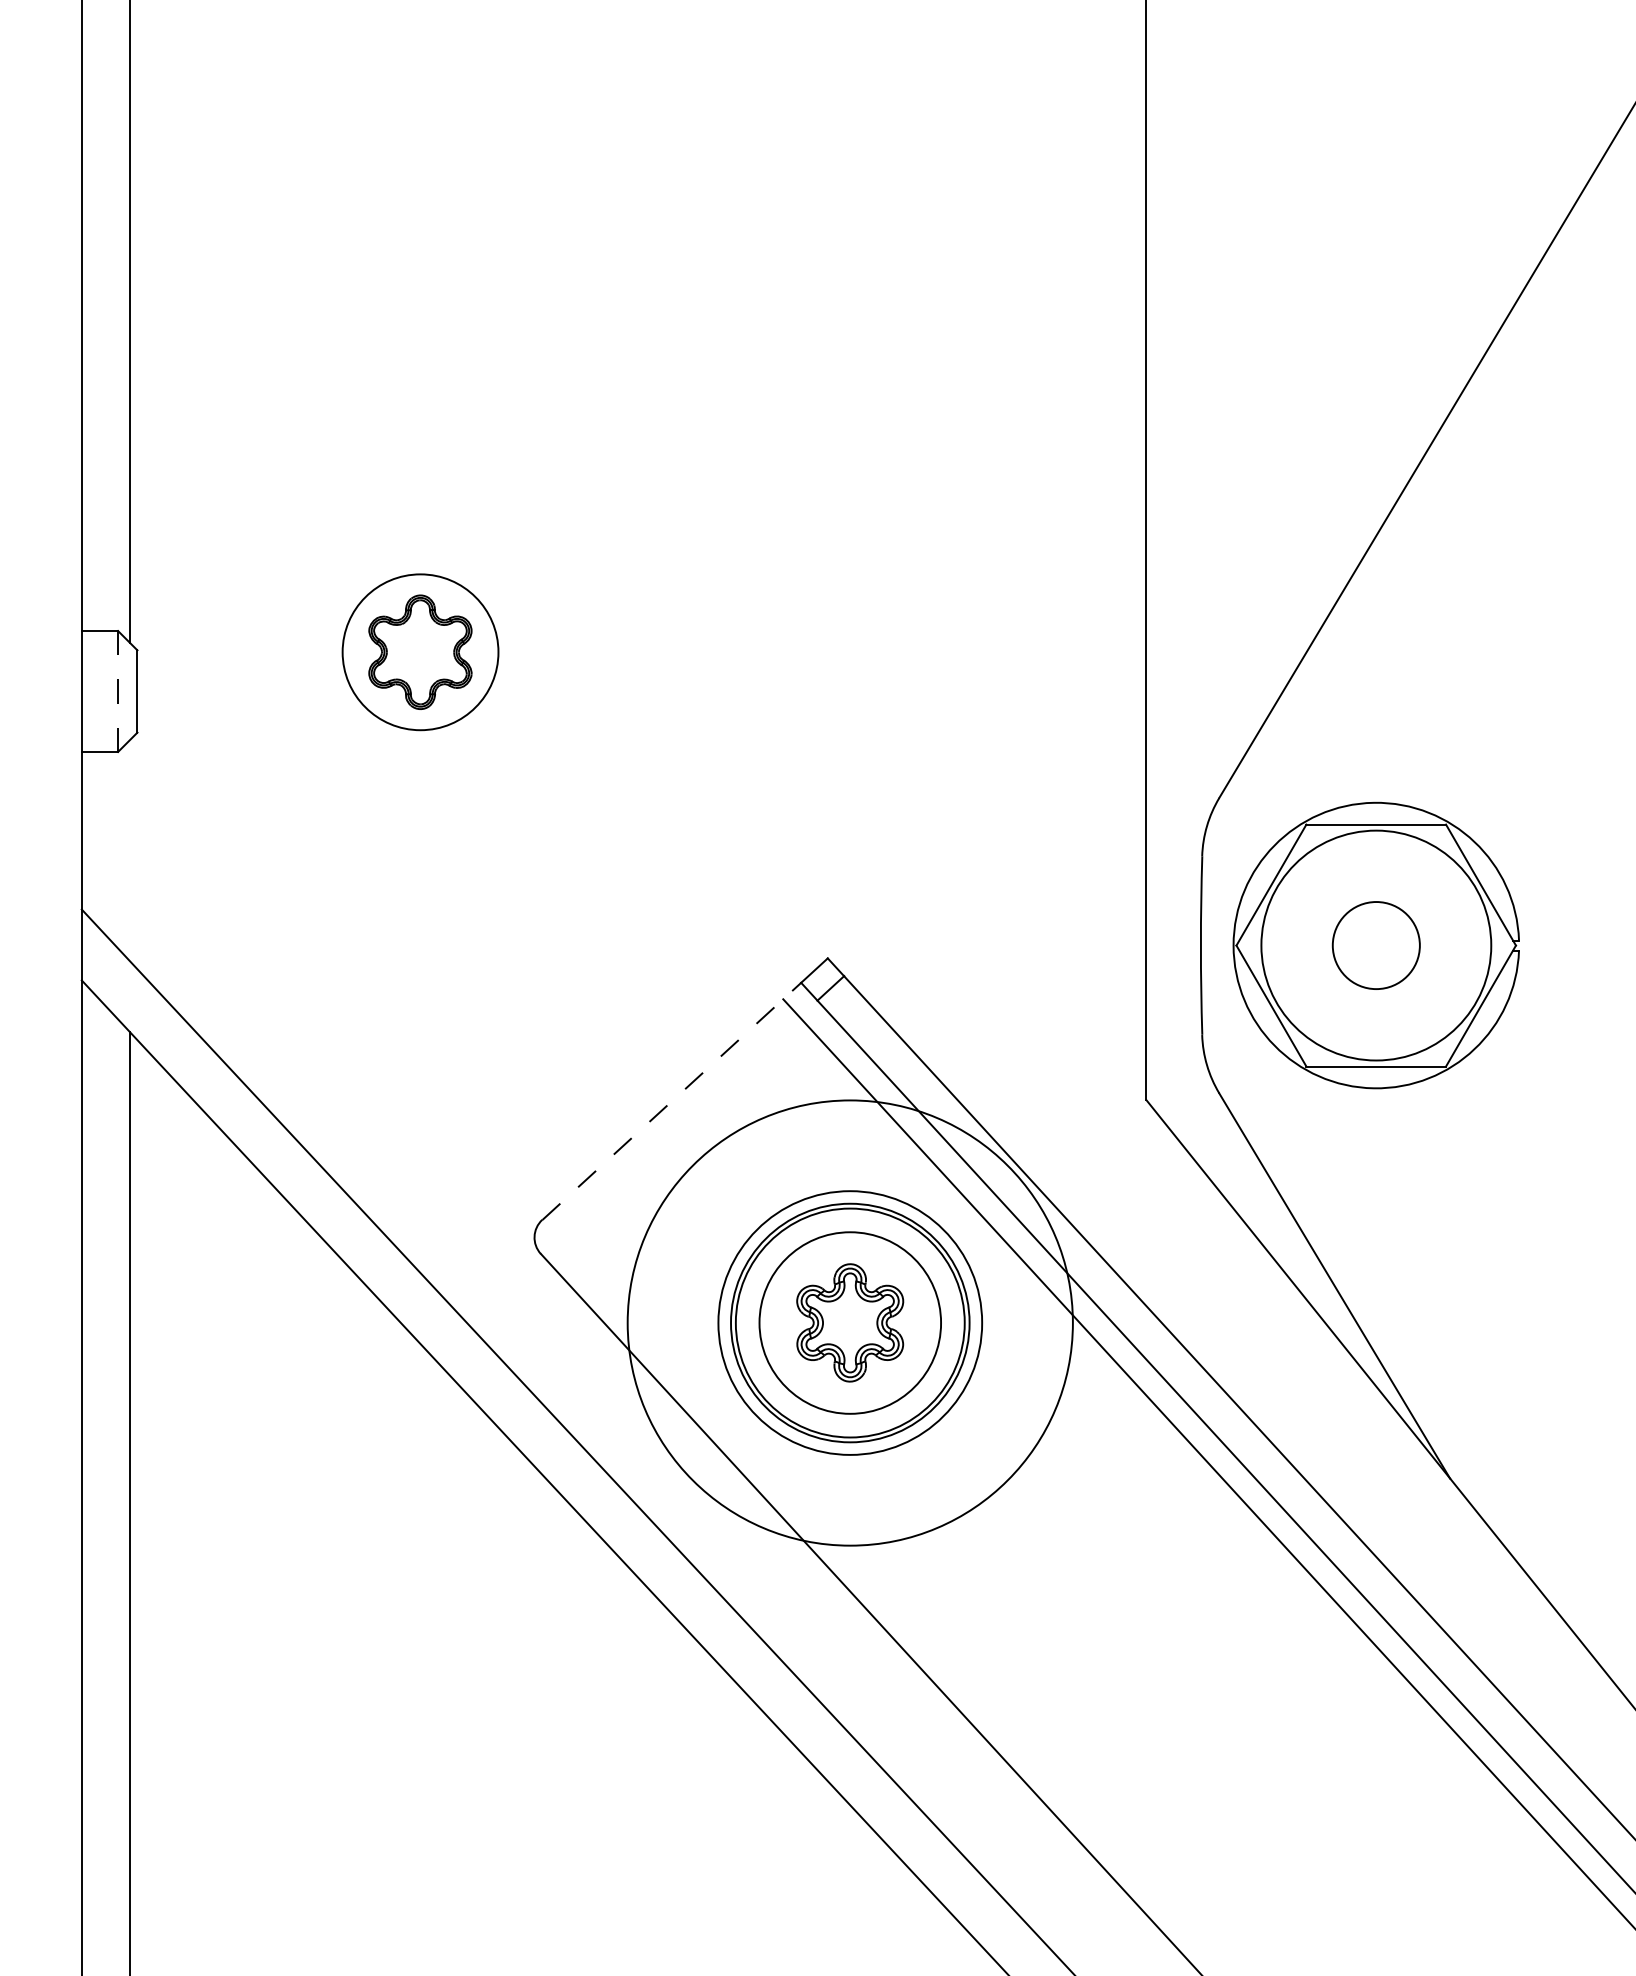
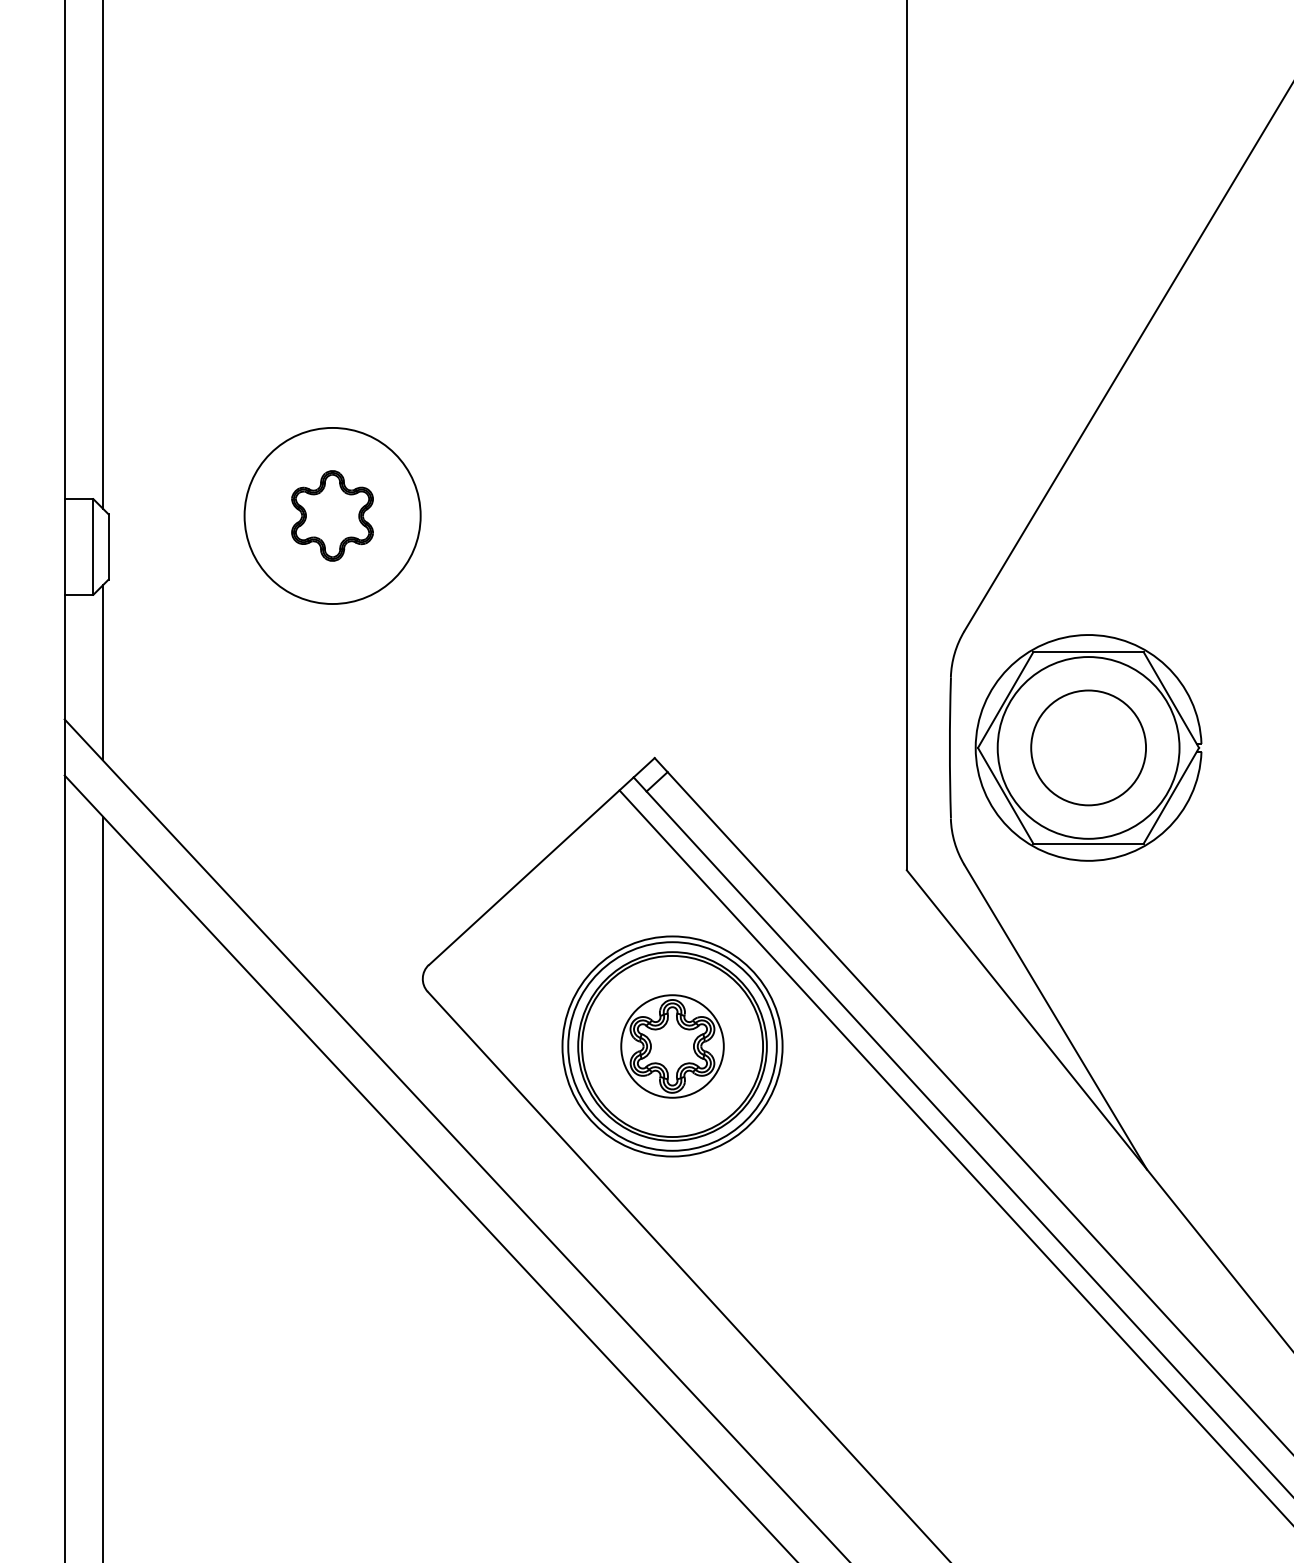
circle: (420, 651) -> (332, 515), size x1.43
line: (118, 690) -> (93, 546), dashed -> solid
line: (129, 850) -> (102, 672), added
circle: (1376, 945) -> (1088, 747), size x1.67
line: (671, 1101) -> (531, 871), dashed -> solid
circle: (850, 1323) -> (672, 1046), size x0.62
circle: (850, 1323) -> (672, 1046), size x0.71

